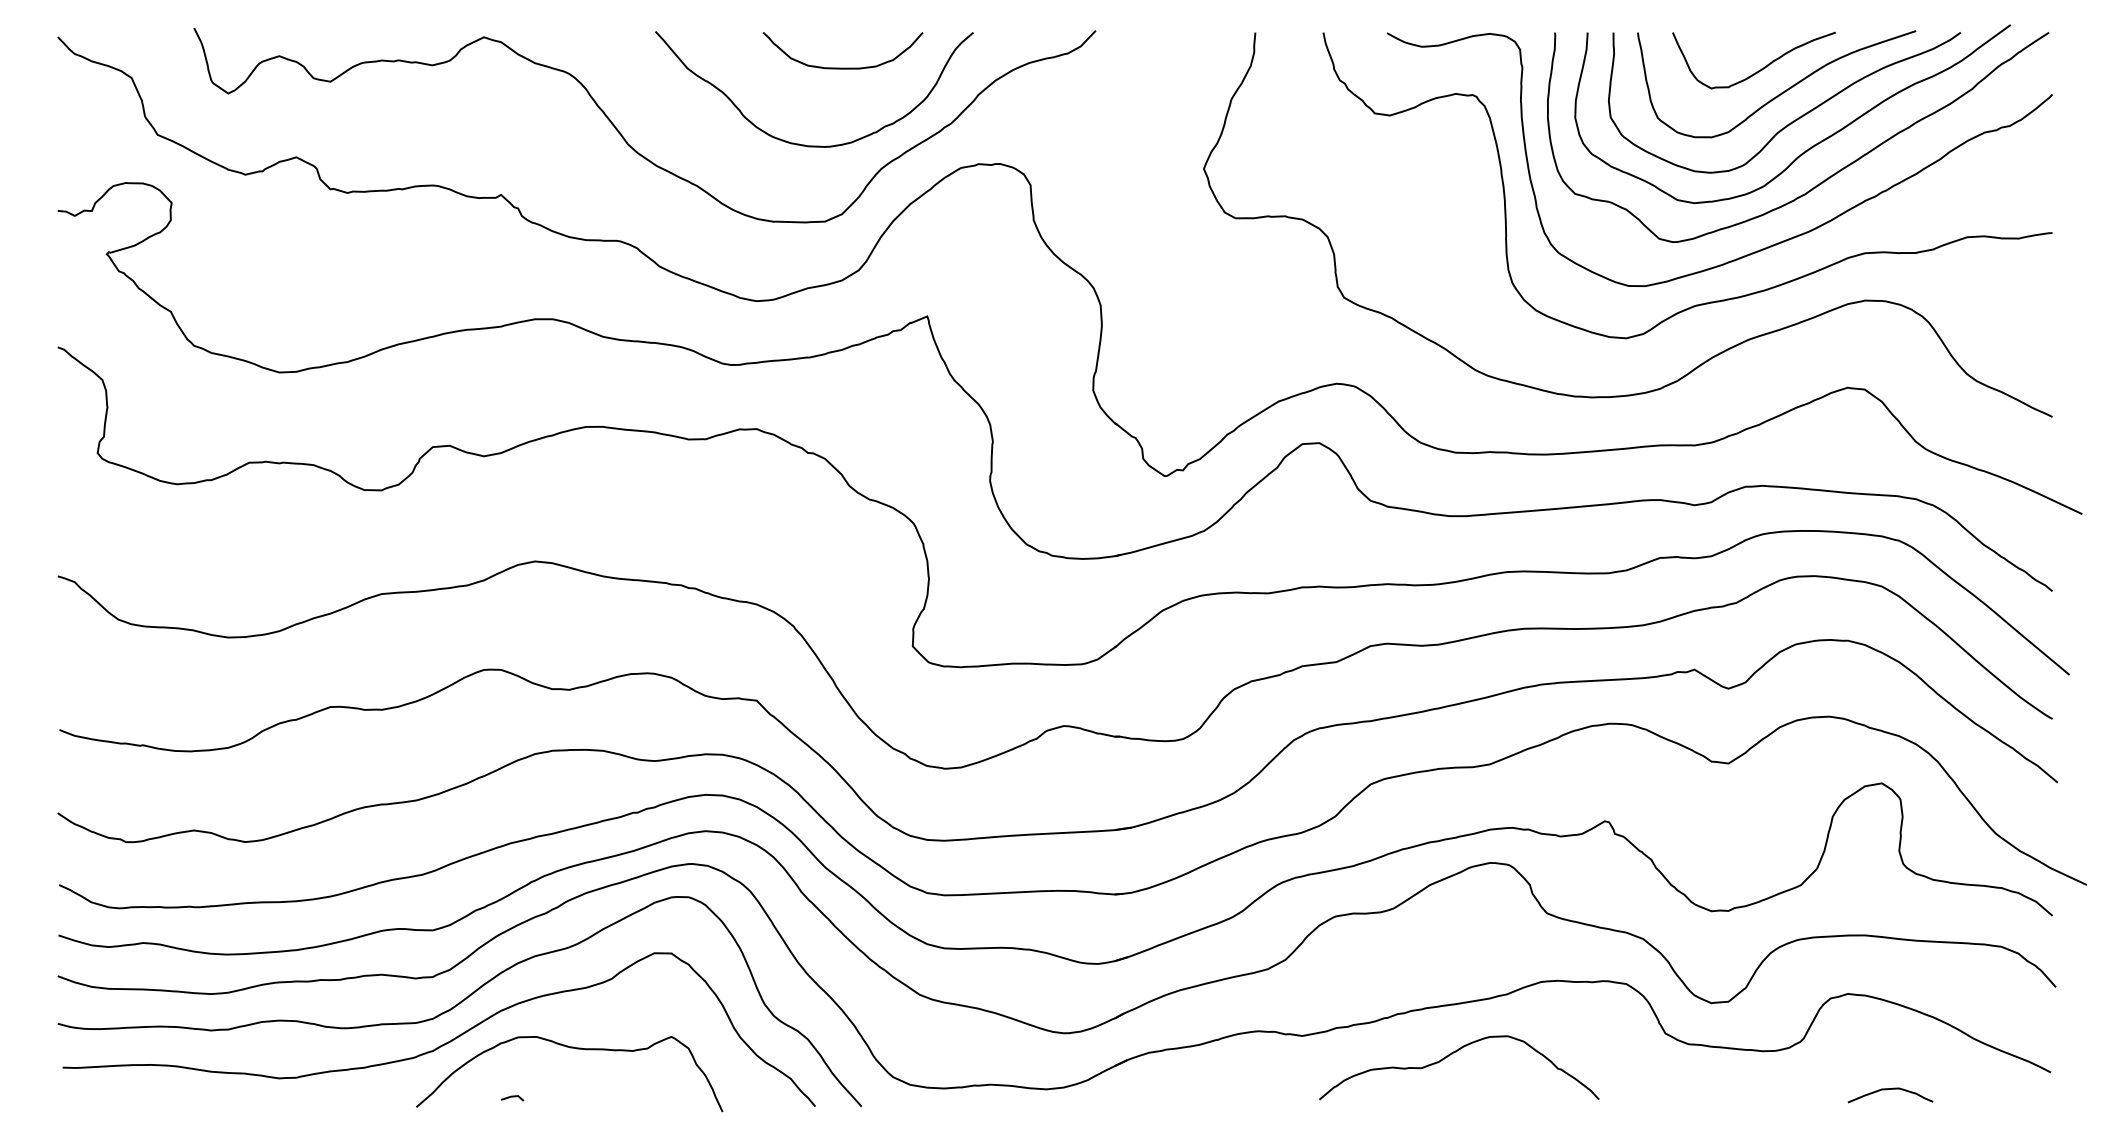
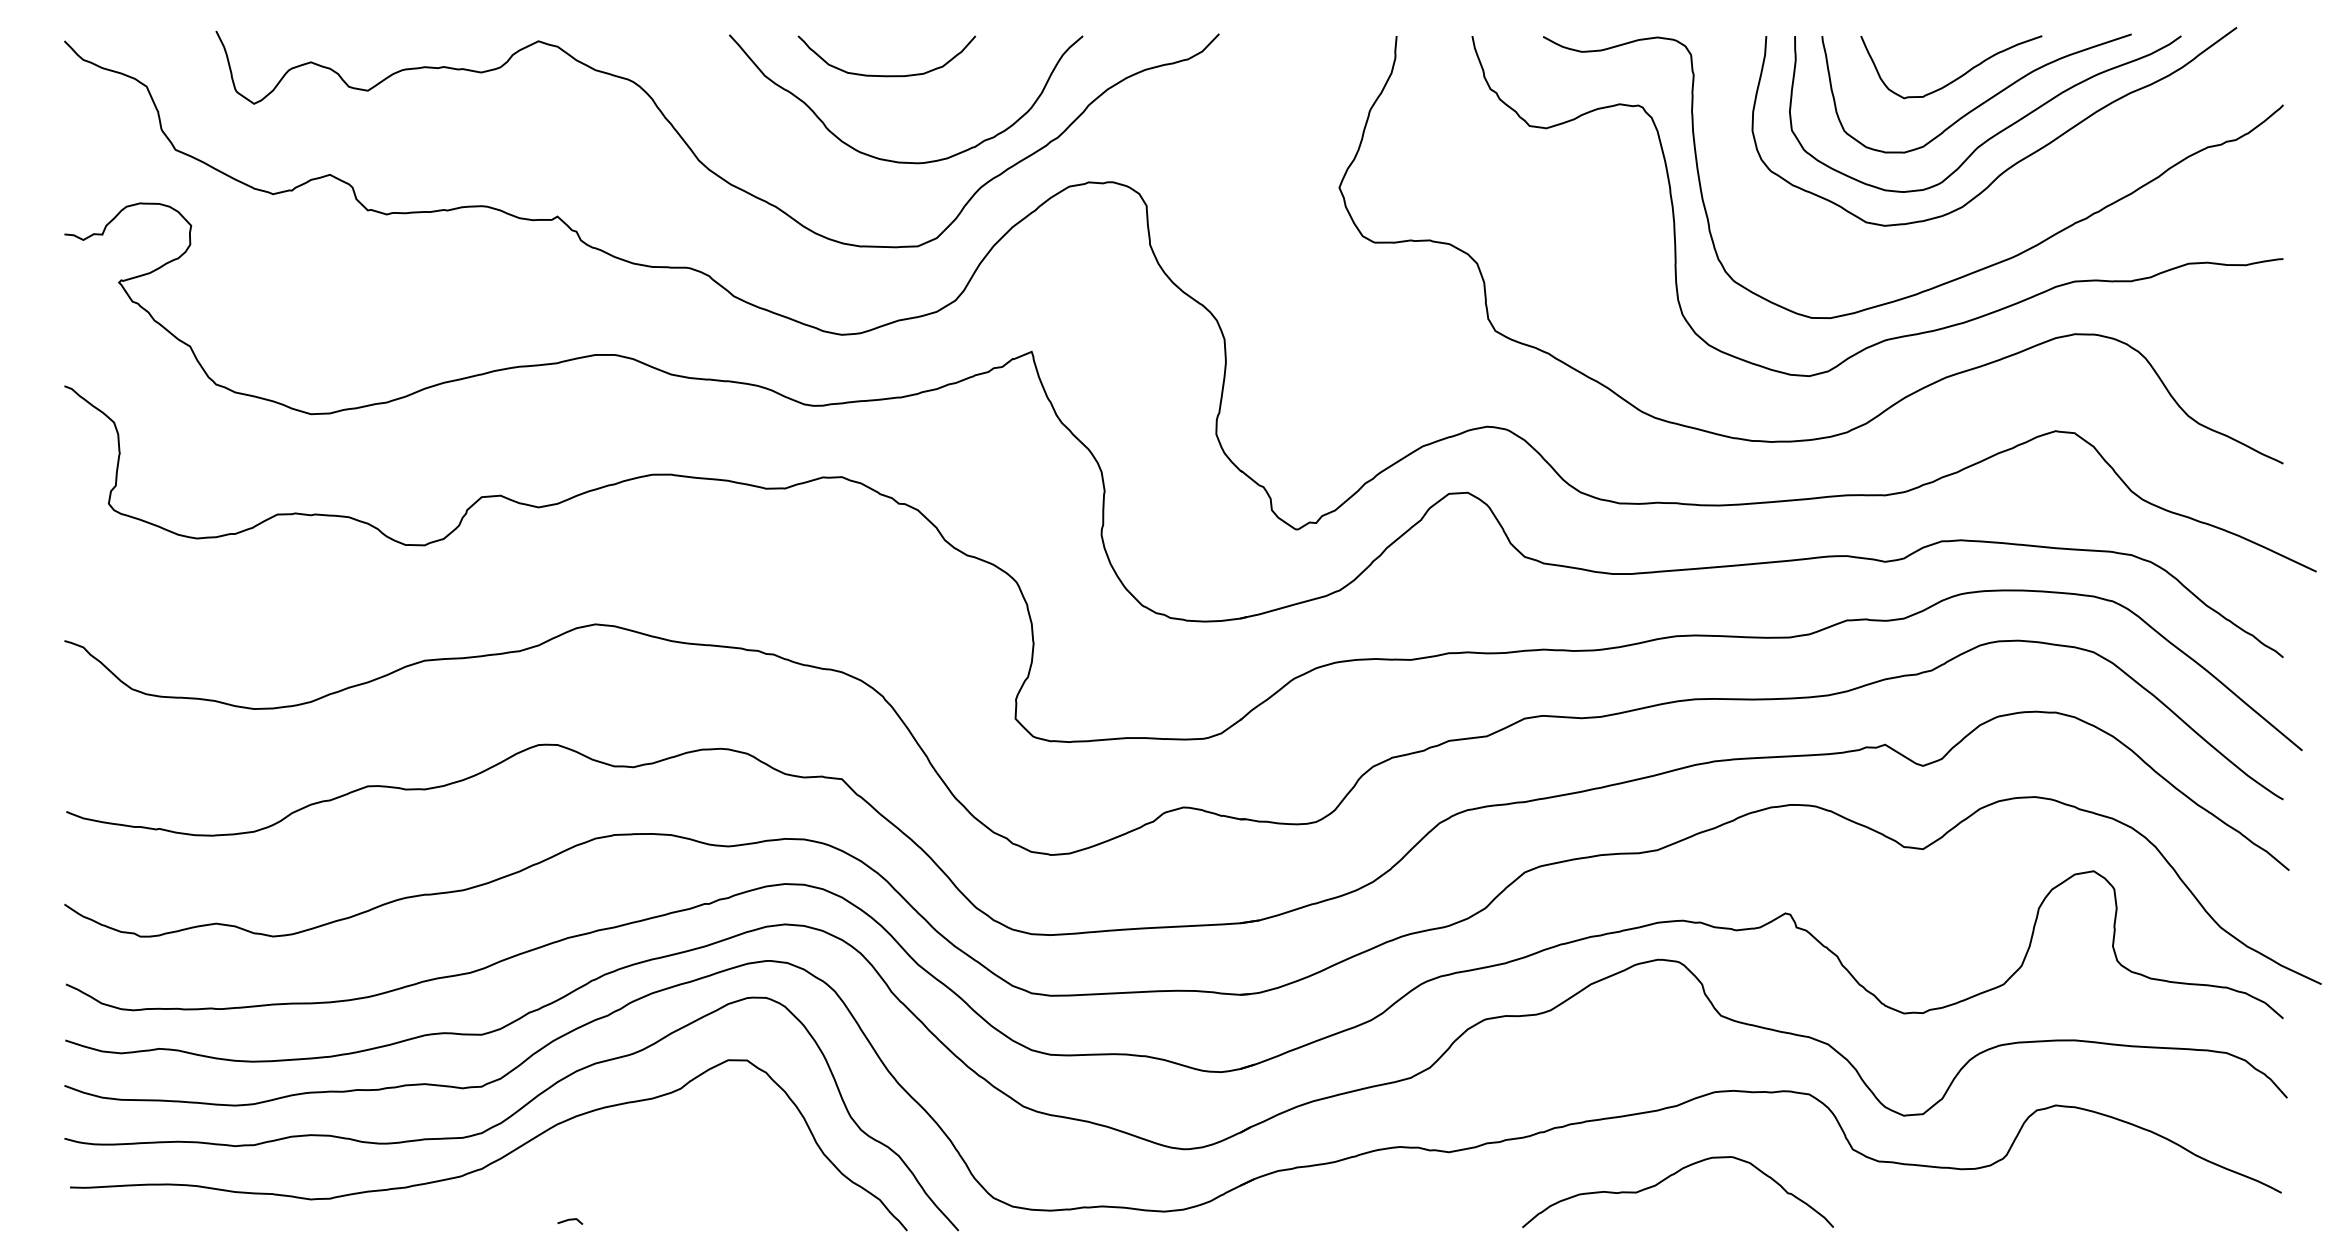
curve: (842, 67) -> (886, 74), moved
curve: (1826, 178) -> (2031, 198), removed
curve: (576, 1049) -> (641, 1167), removed
curve: (1452, 1054) -> (1670, 1177), moved
curve: (1890, 1089) -> (2103, 1211), removed

